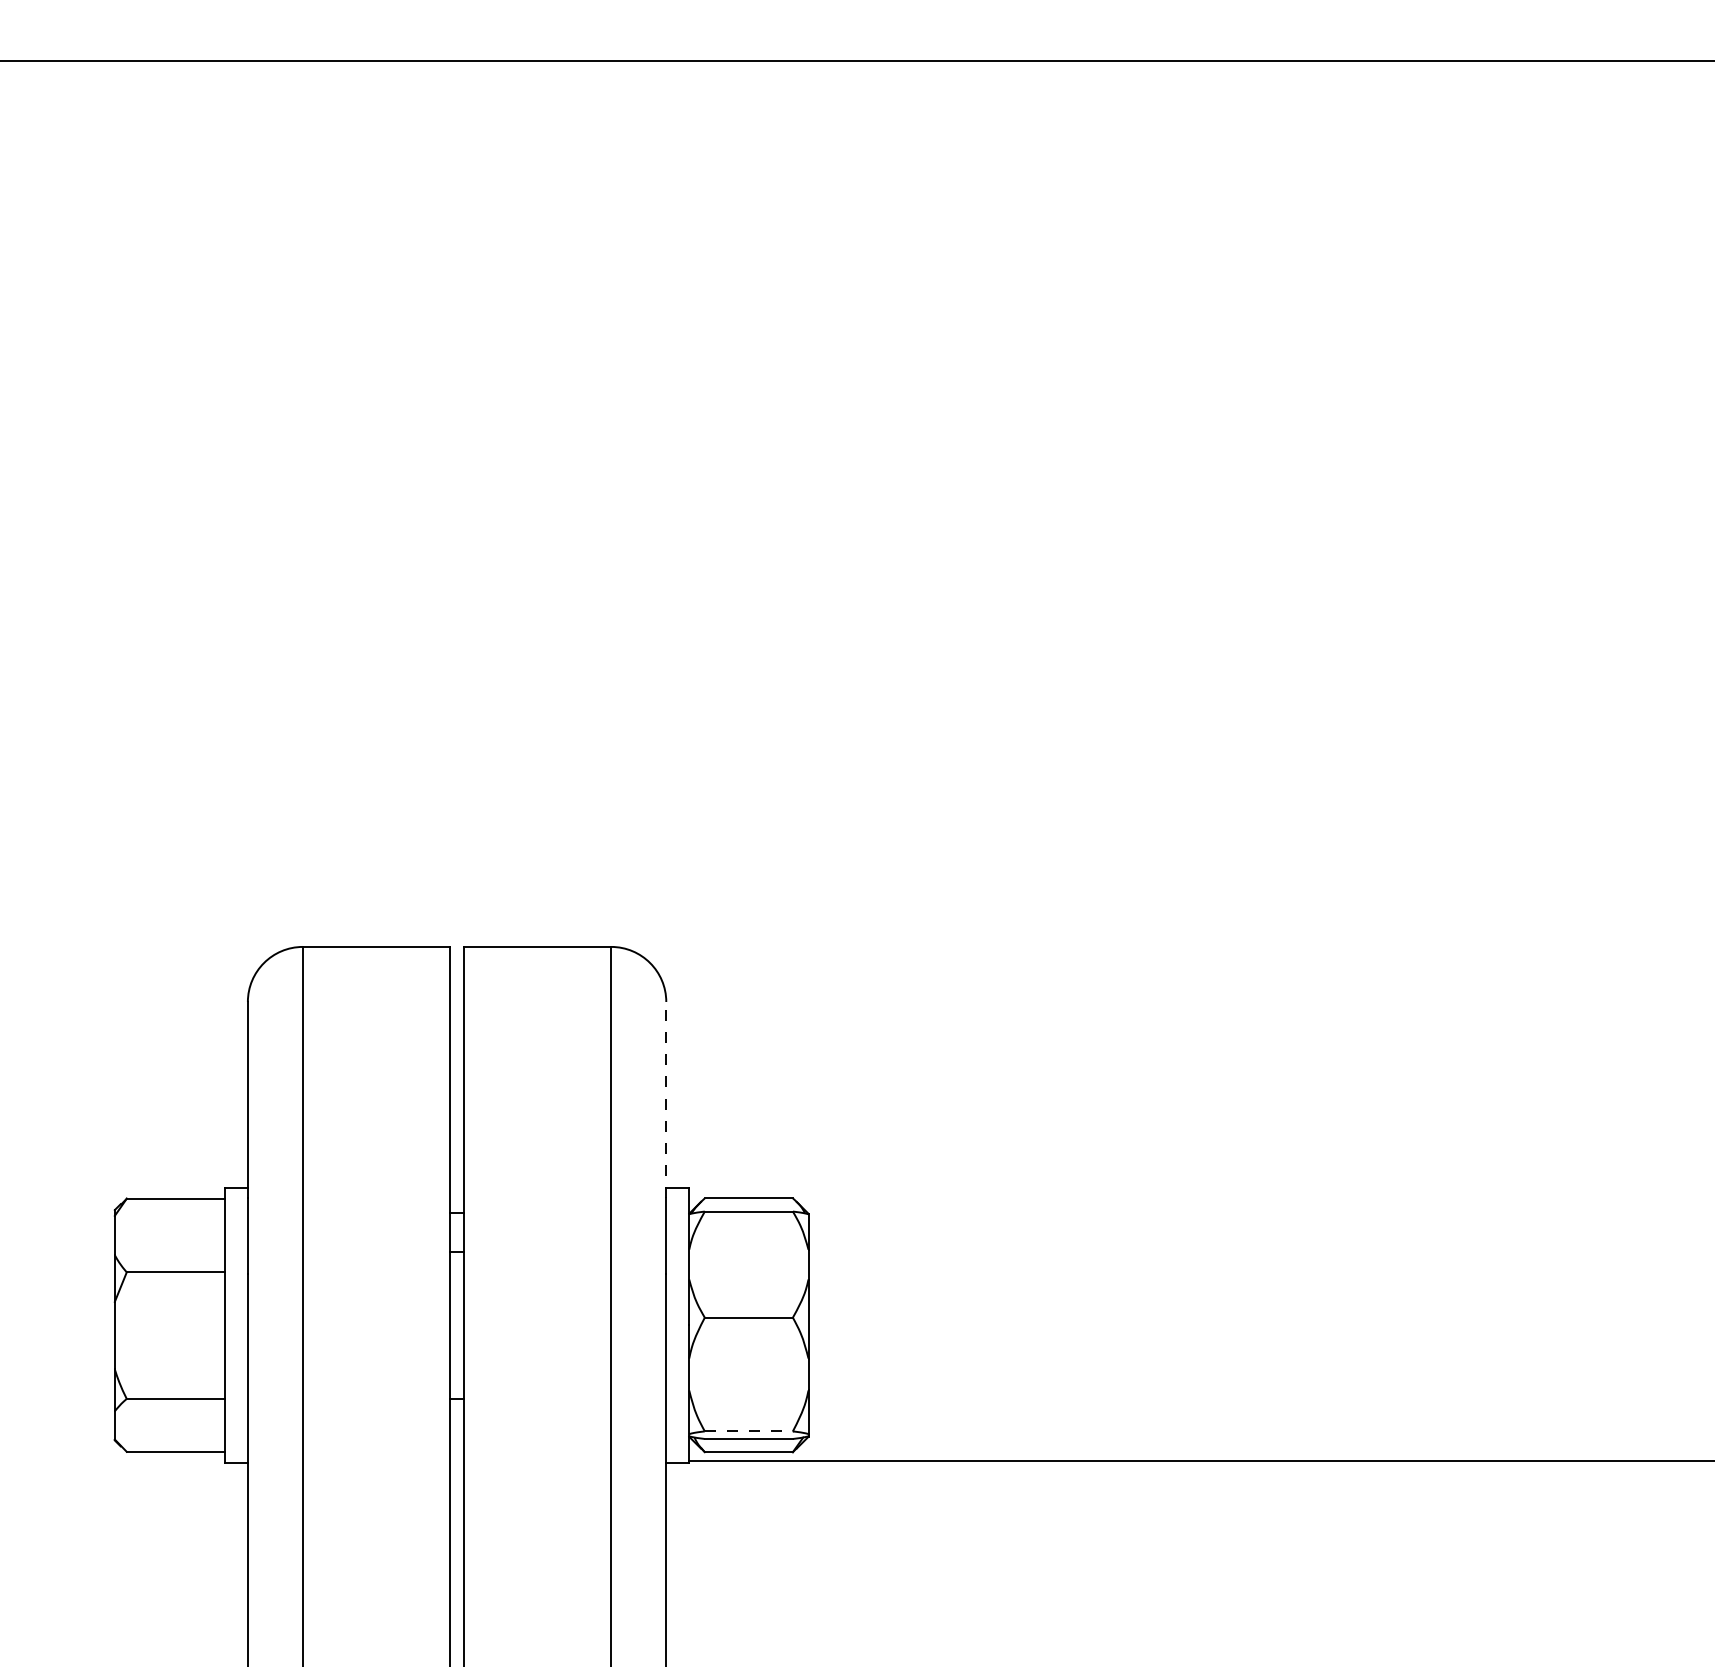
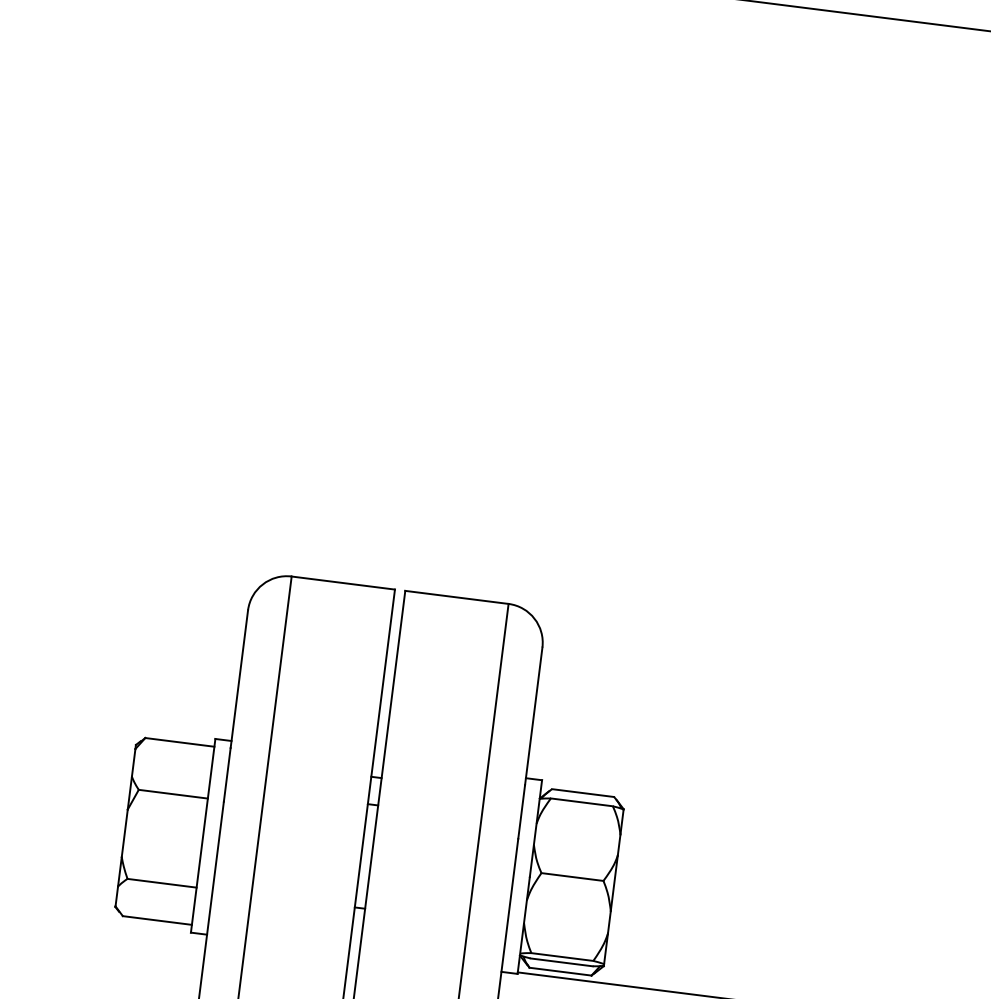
line: (666, 1099) -> (533, 716), dashed -> solid
line: (749, 1431) -> (562, 957), dashed -> solid

